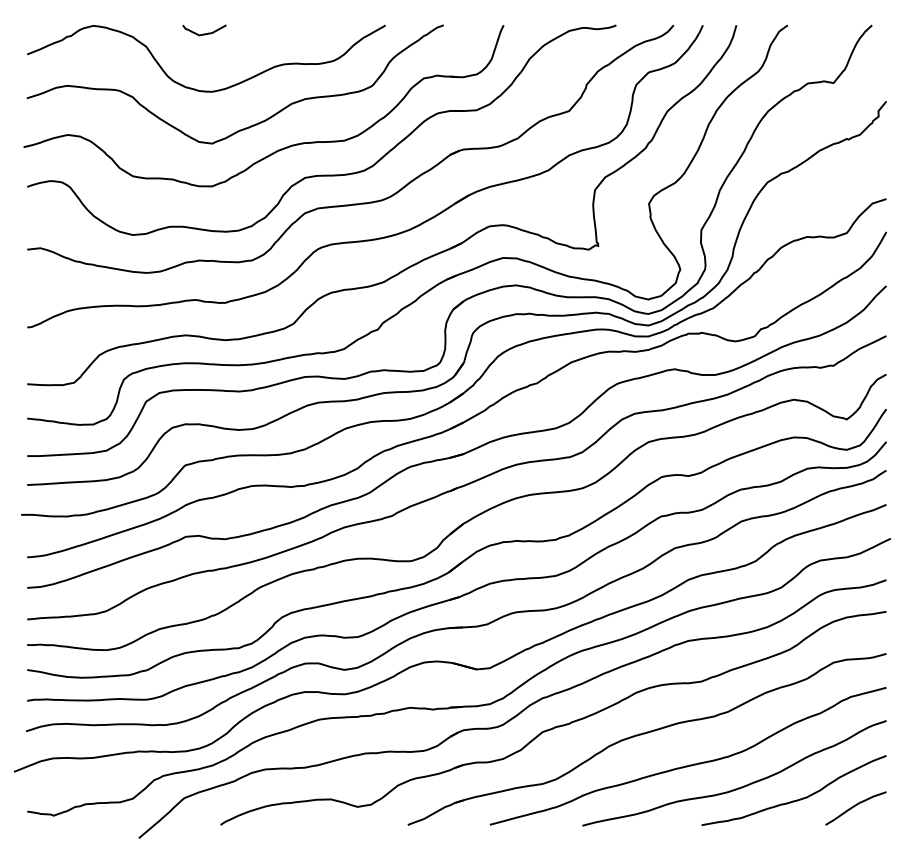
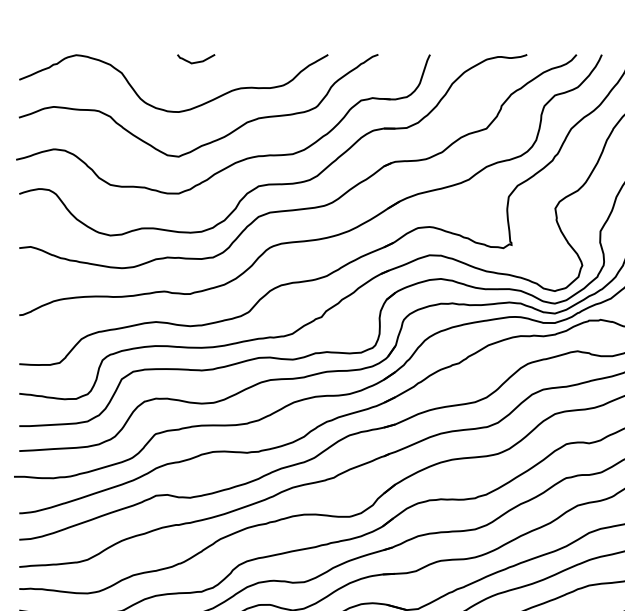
curve: (204, 33) -> (196, 61), moved

